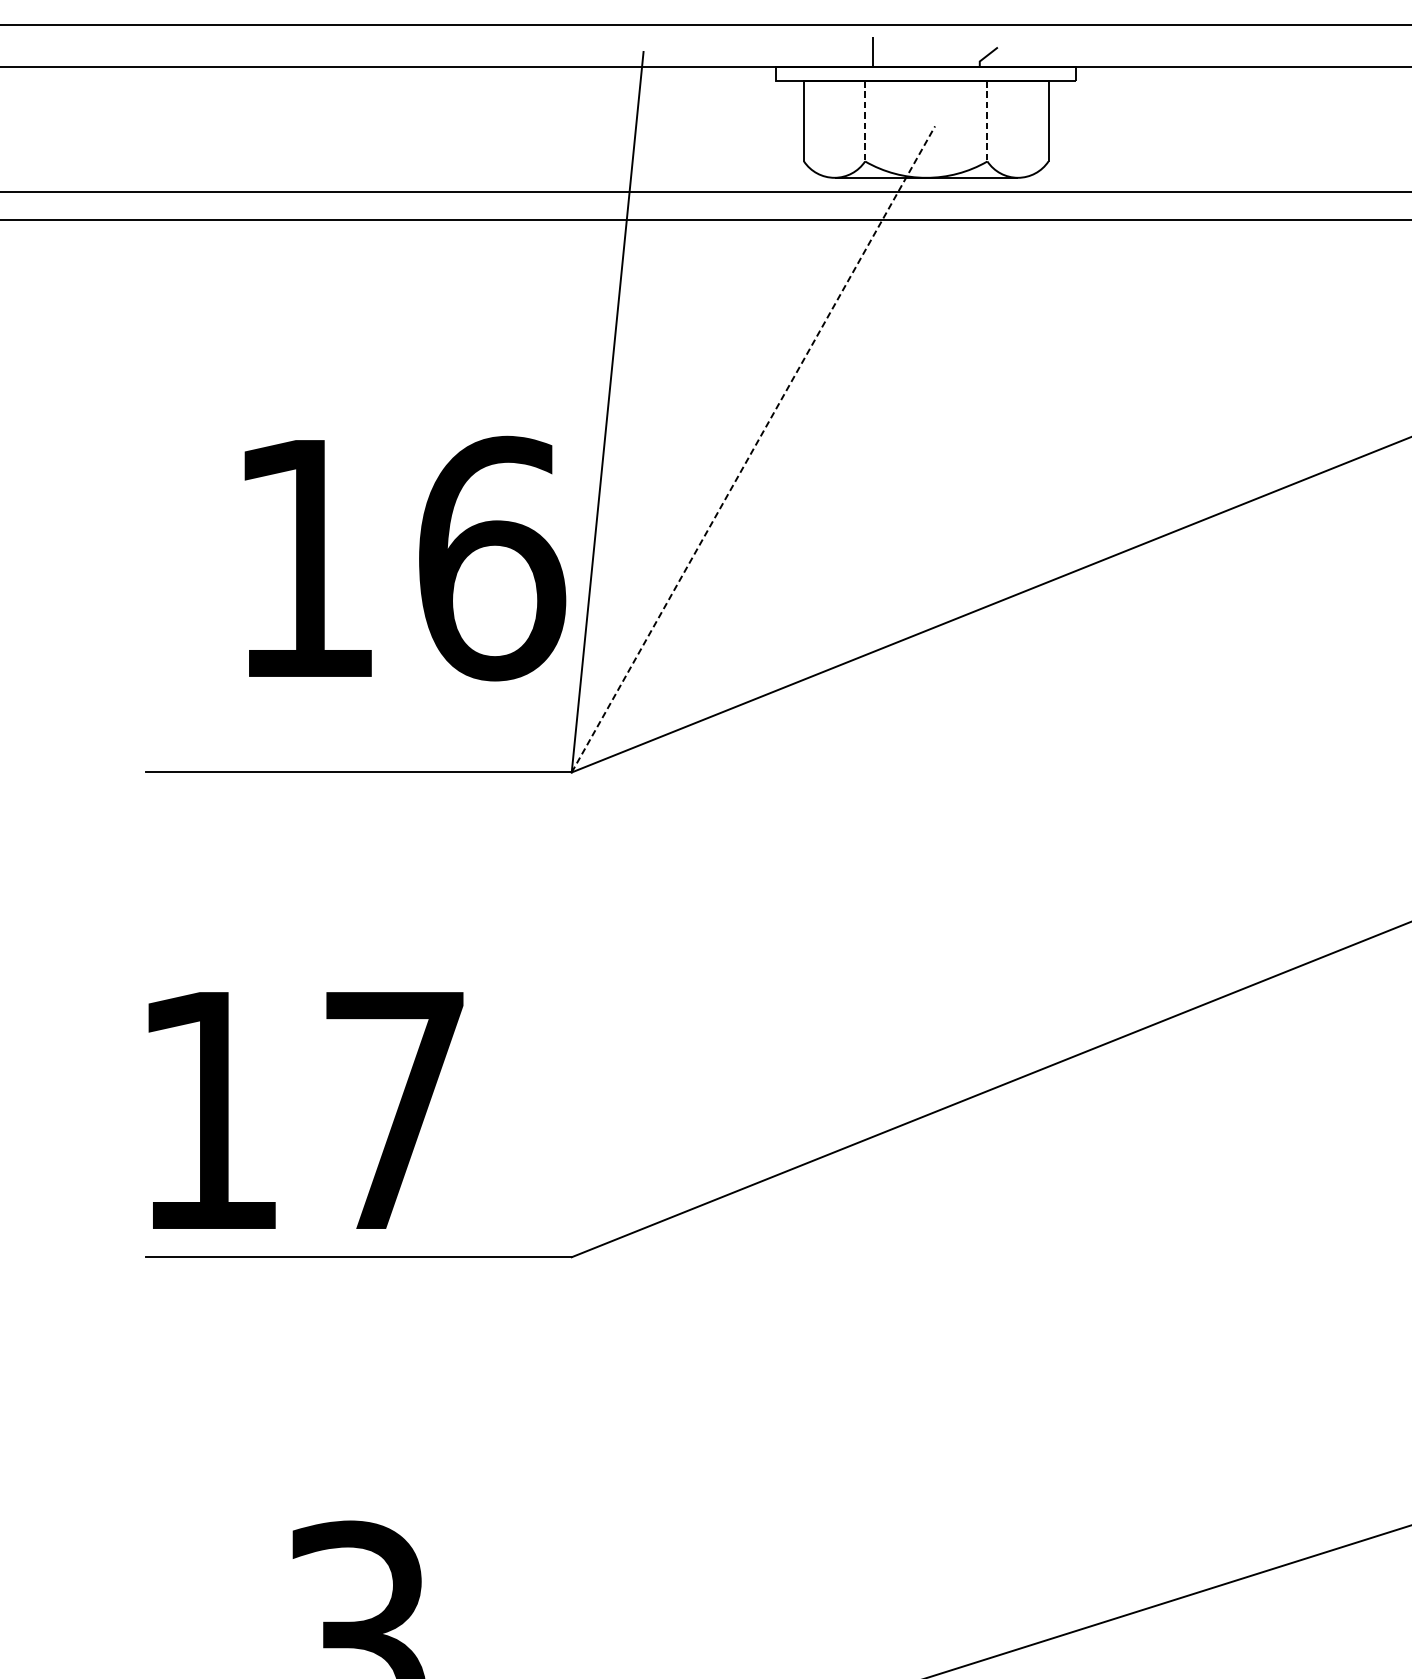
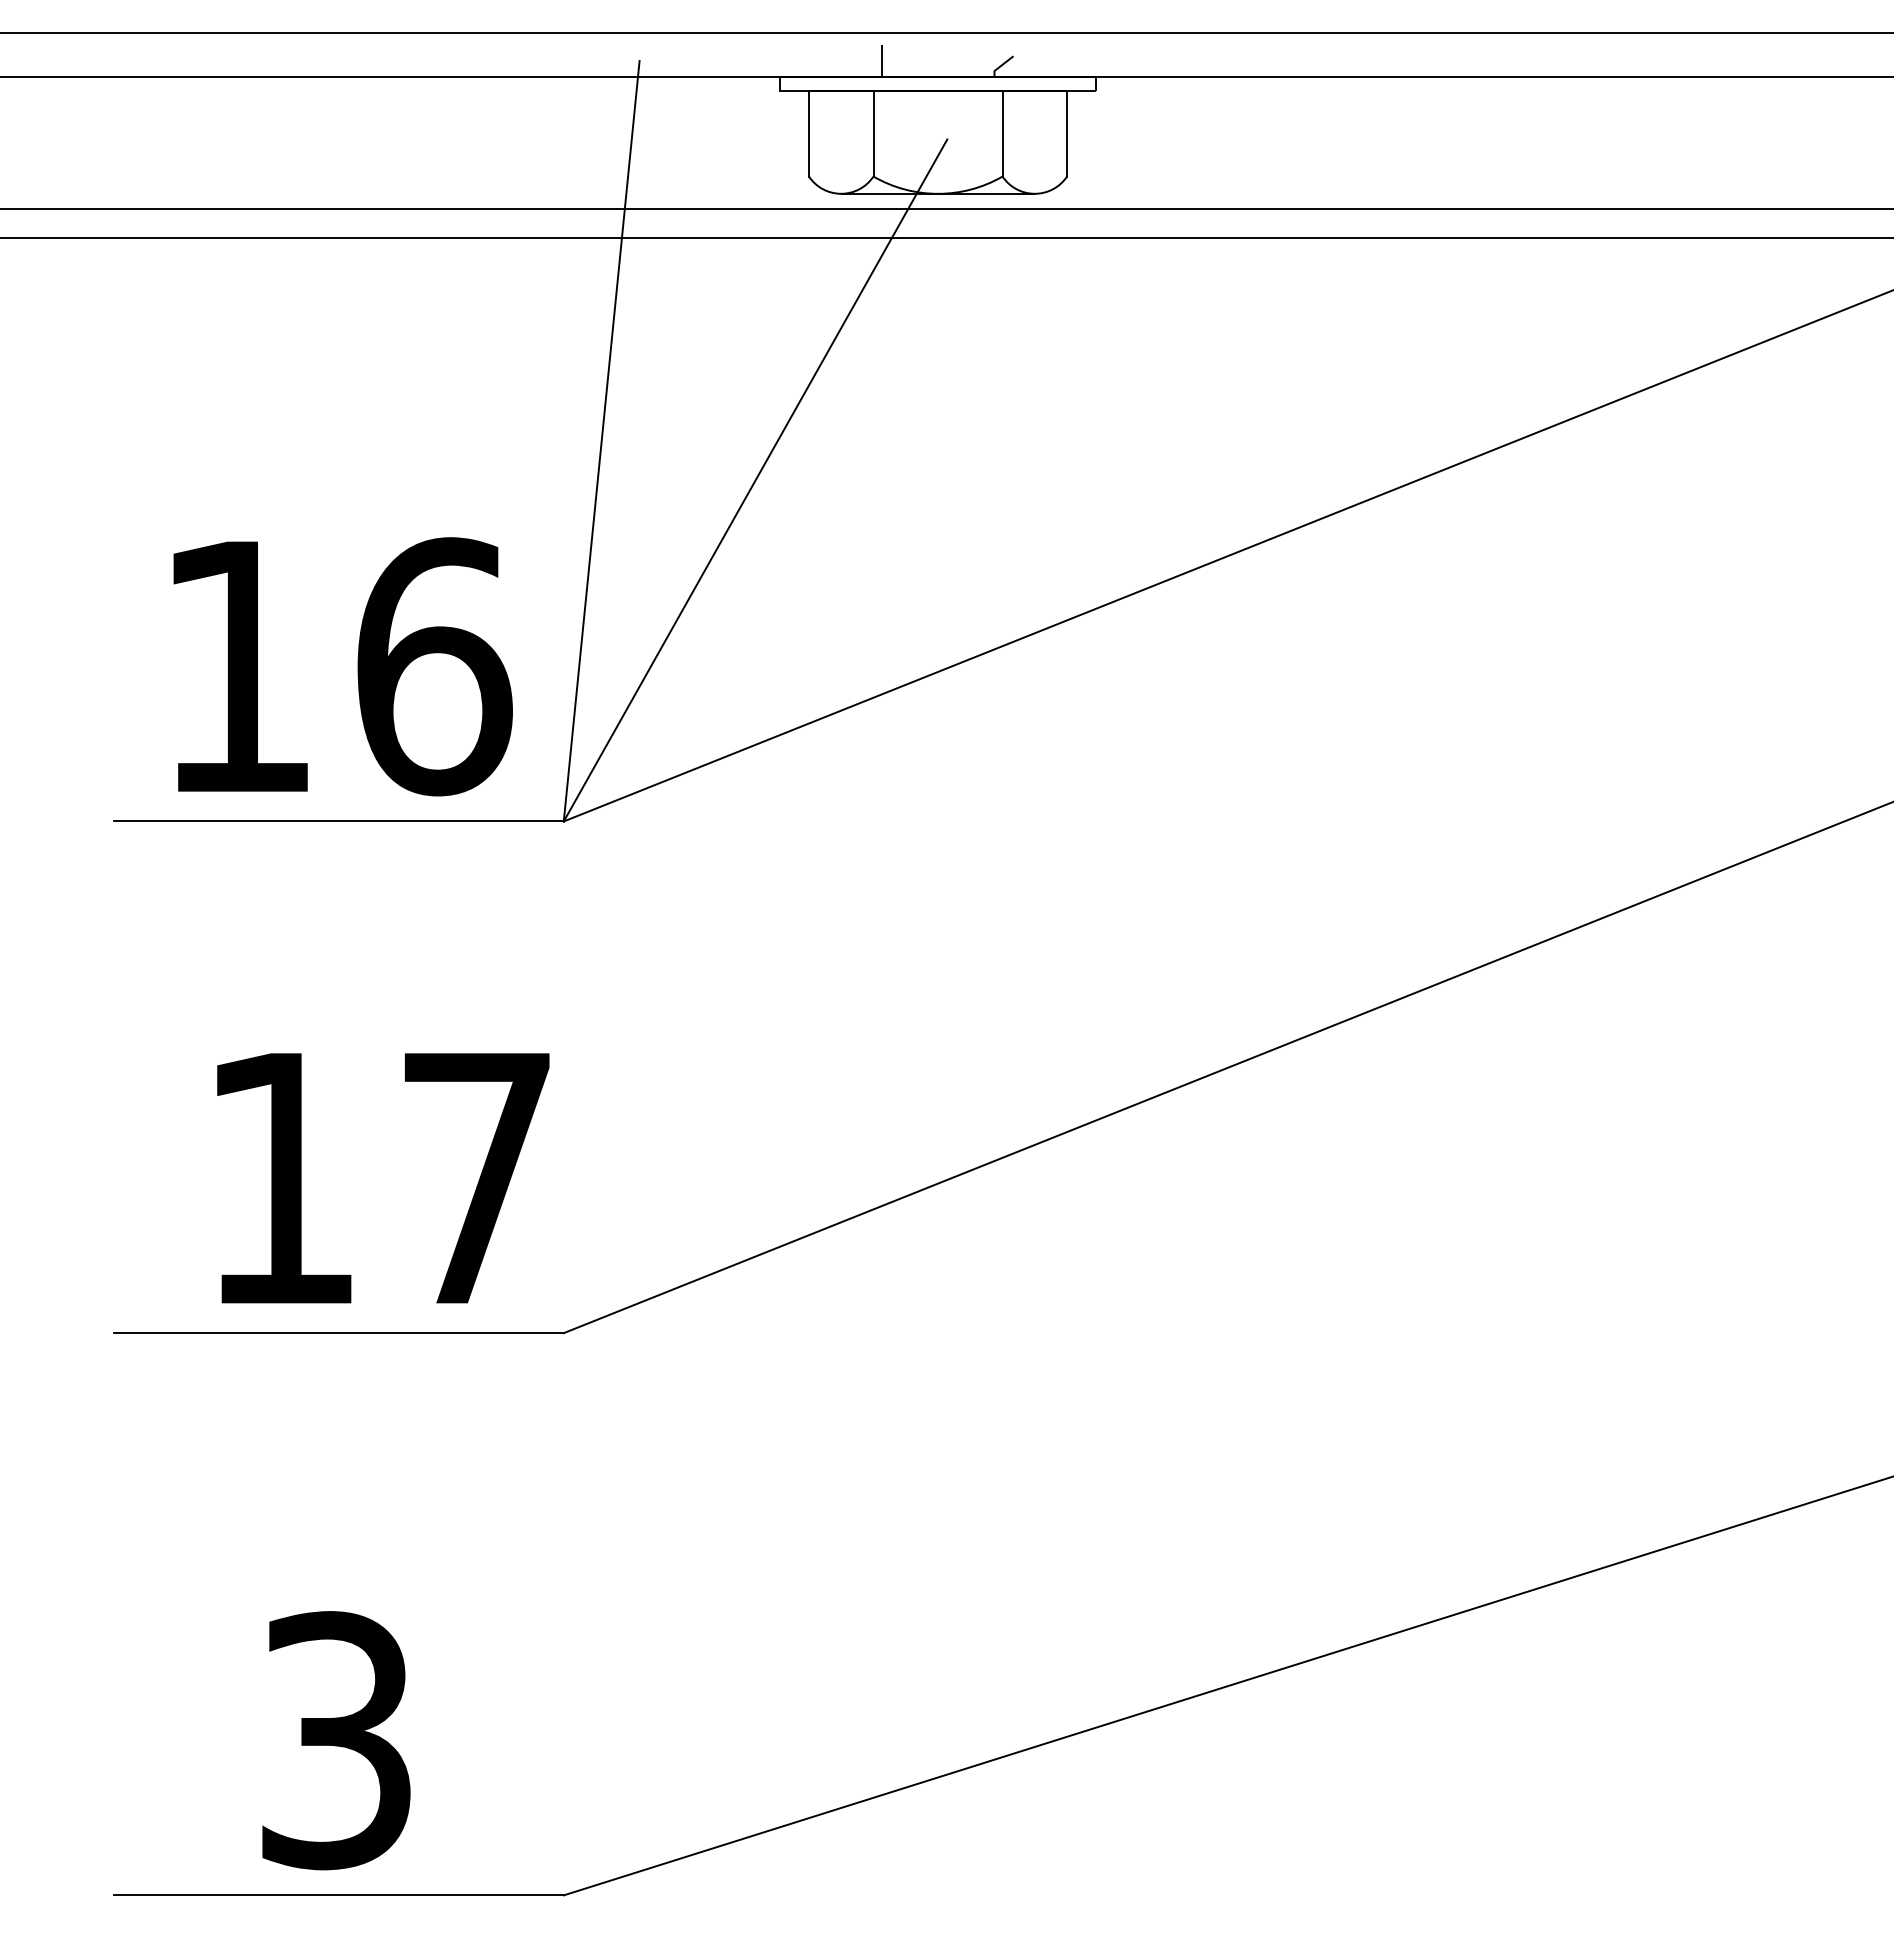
line: (865, 121) -> (873, 134), dashed -> solid
line: (987, 121) -> (1002, 134), dashed -> solid
line: (753, 449) -> (755, 480), dashed -> solid
text: (404, 558) -> (342, 666), moved
text: (306, 1110) -> (383, 1178), moved

